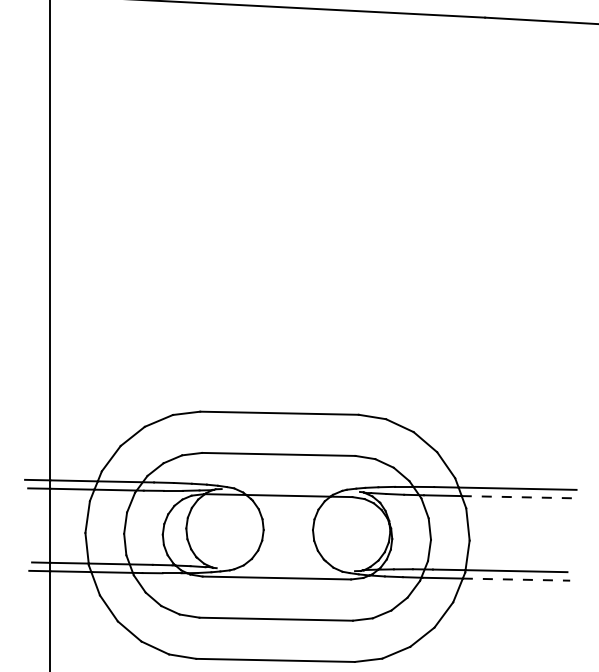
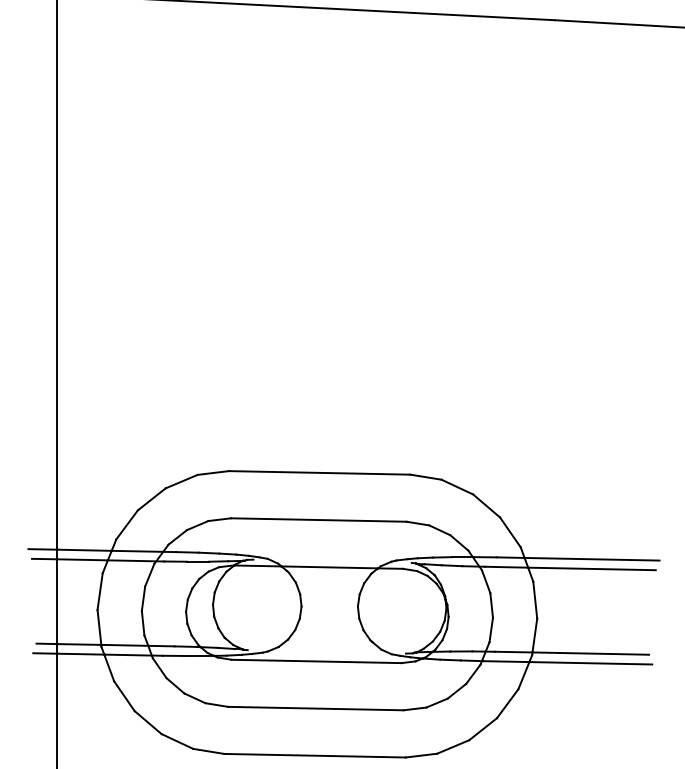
line: (517, 497) -> (591, 569), dashed -> solid
line: (516, 579) -> (590, 663), dashed -> solid

